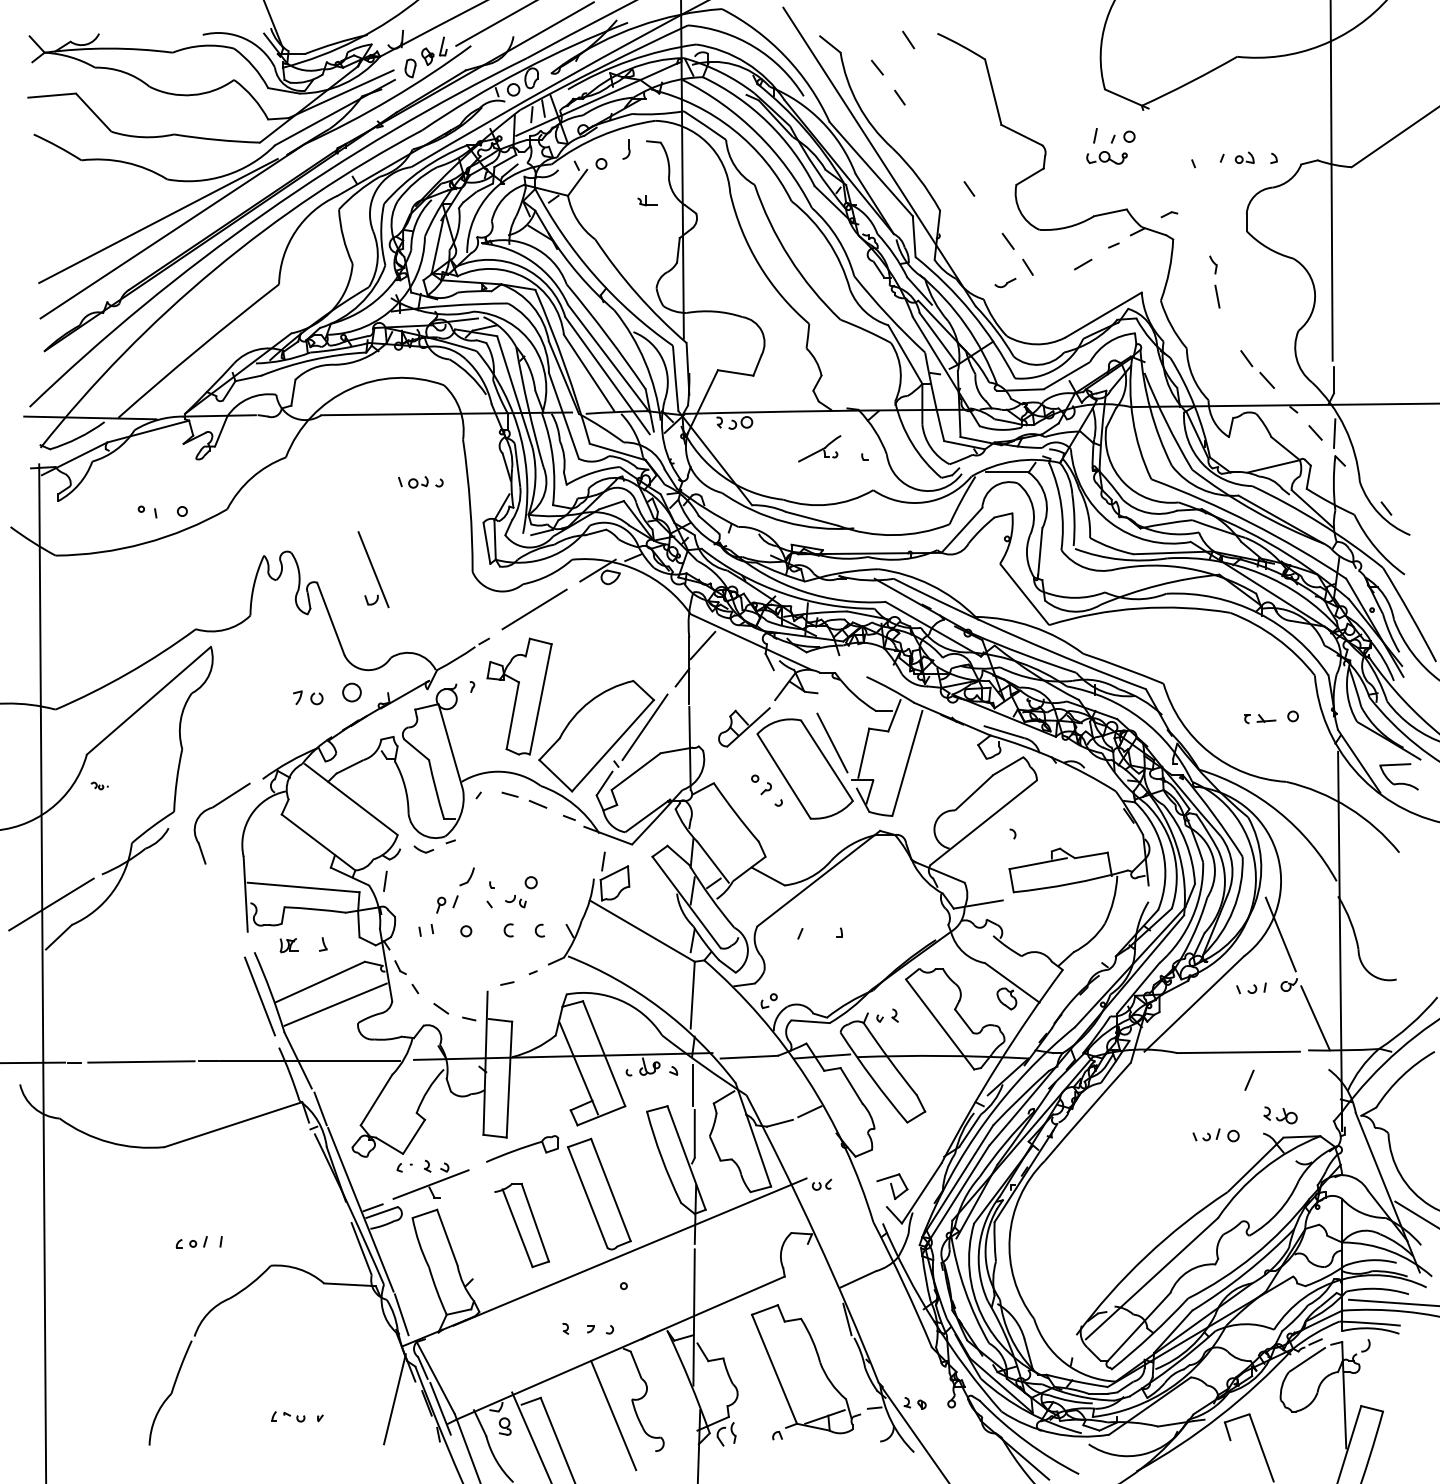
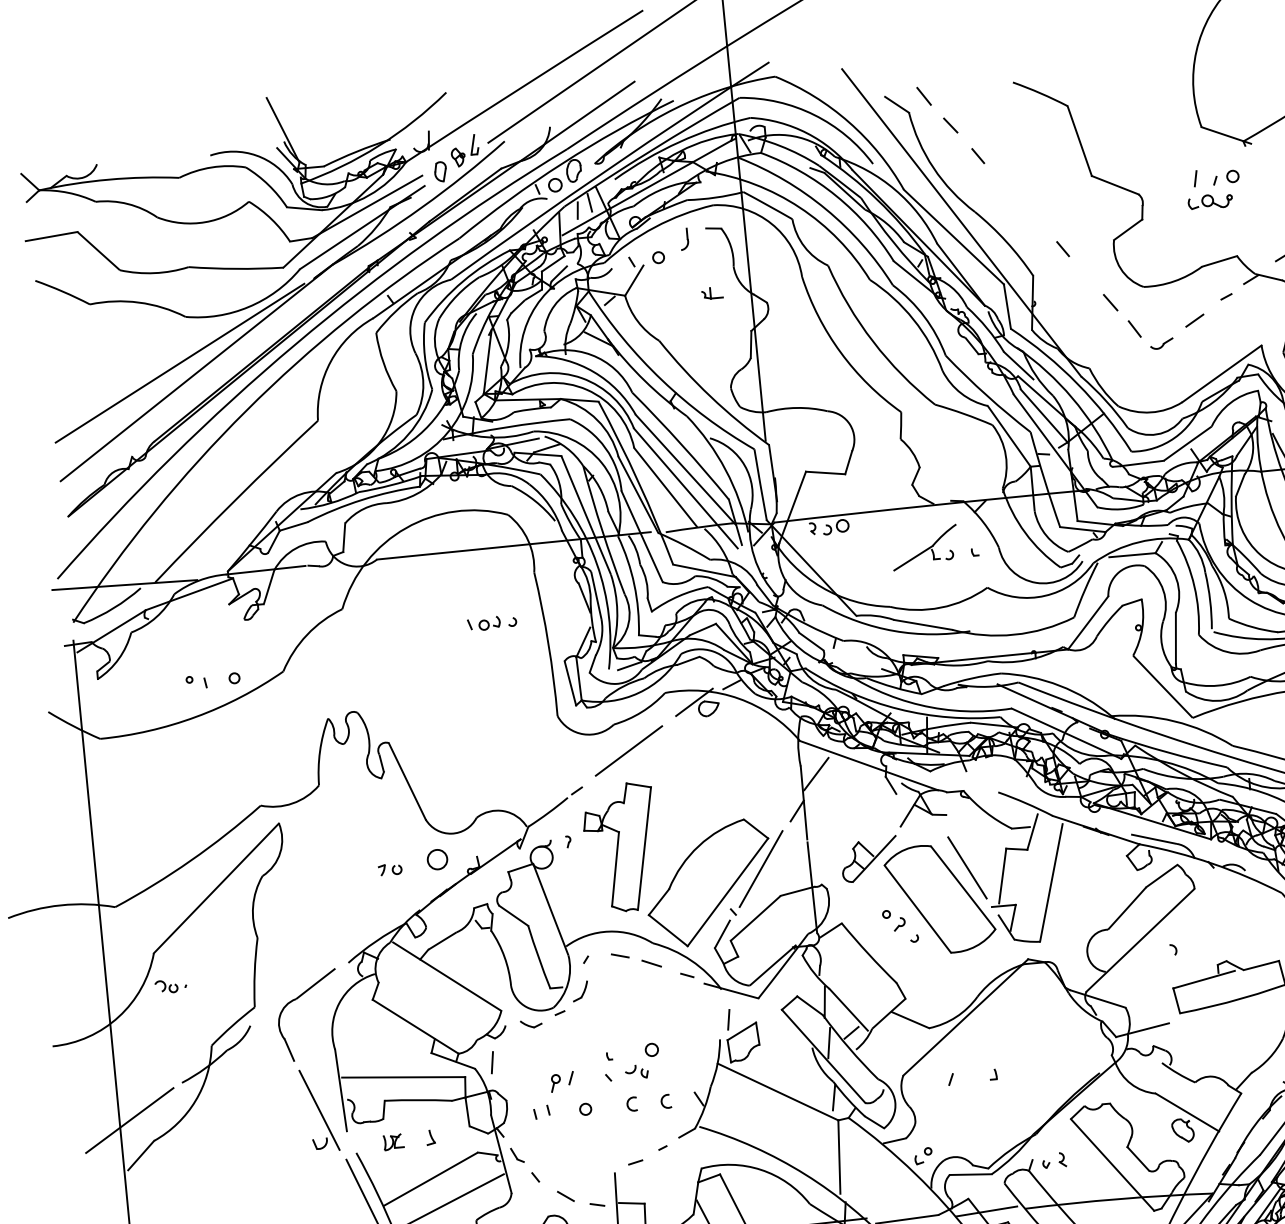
line: (908, 39) -> (923, 95), moved
part: (1005, 282) -> (1161, 343), moved
part: (819, 448) -> (924, 547), size x1.43
part: (373, 569) -> (319, 1110), moved
part: (308, 697) -> (390, 869), size x0.71
part: (99, 785) -> (170, 985), size x1.67
part: (466, 876) -> (579, 991), moved

